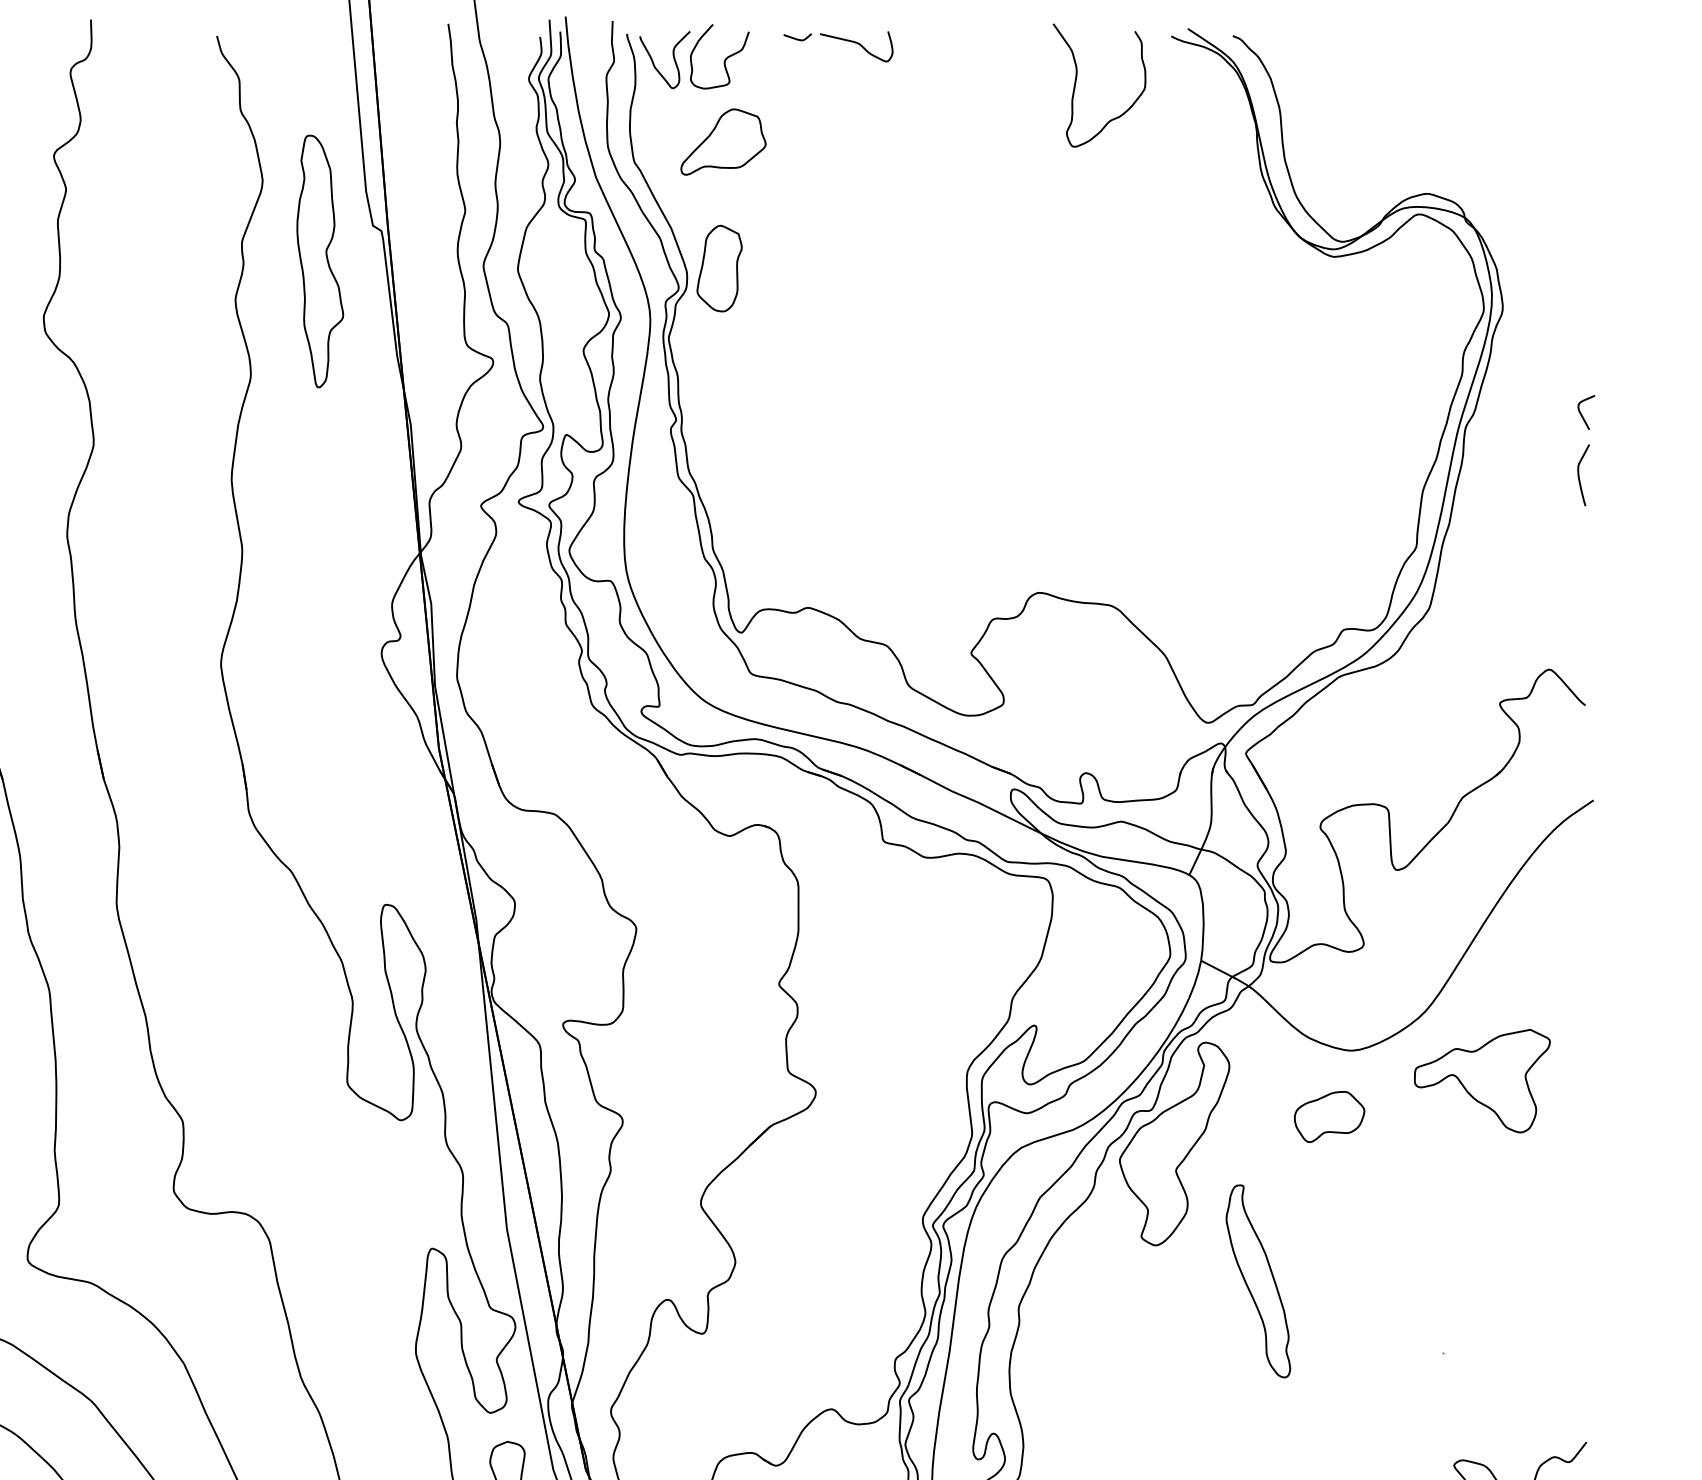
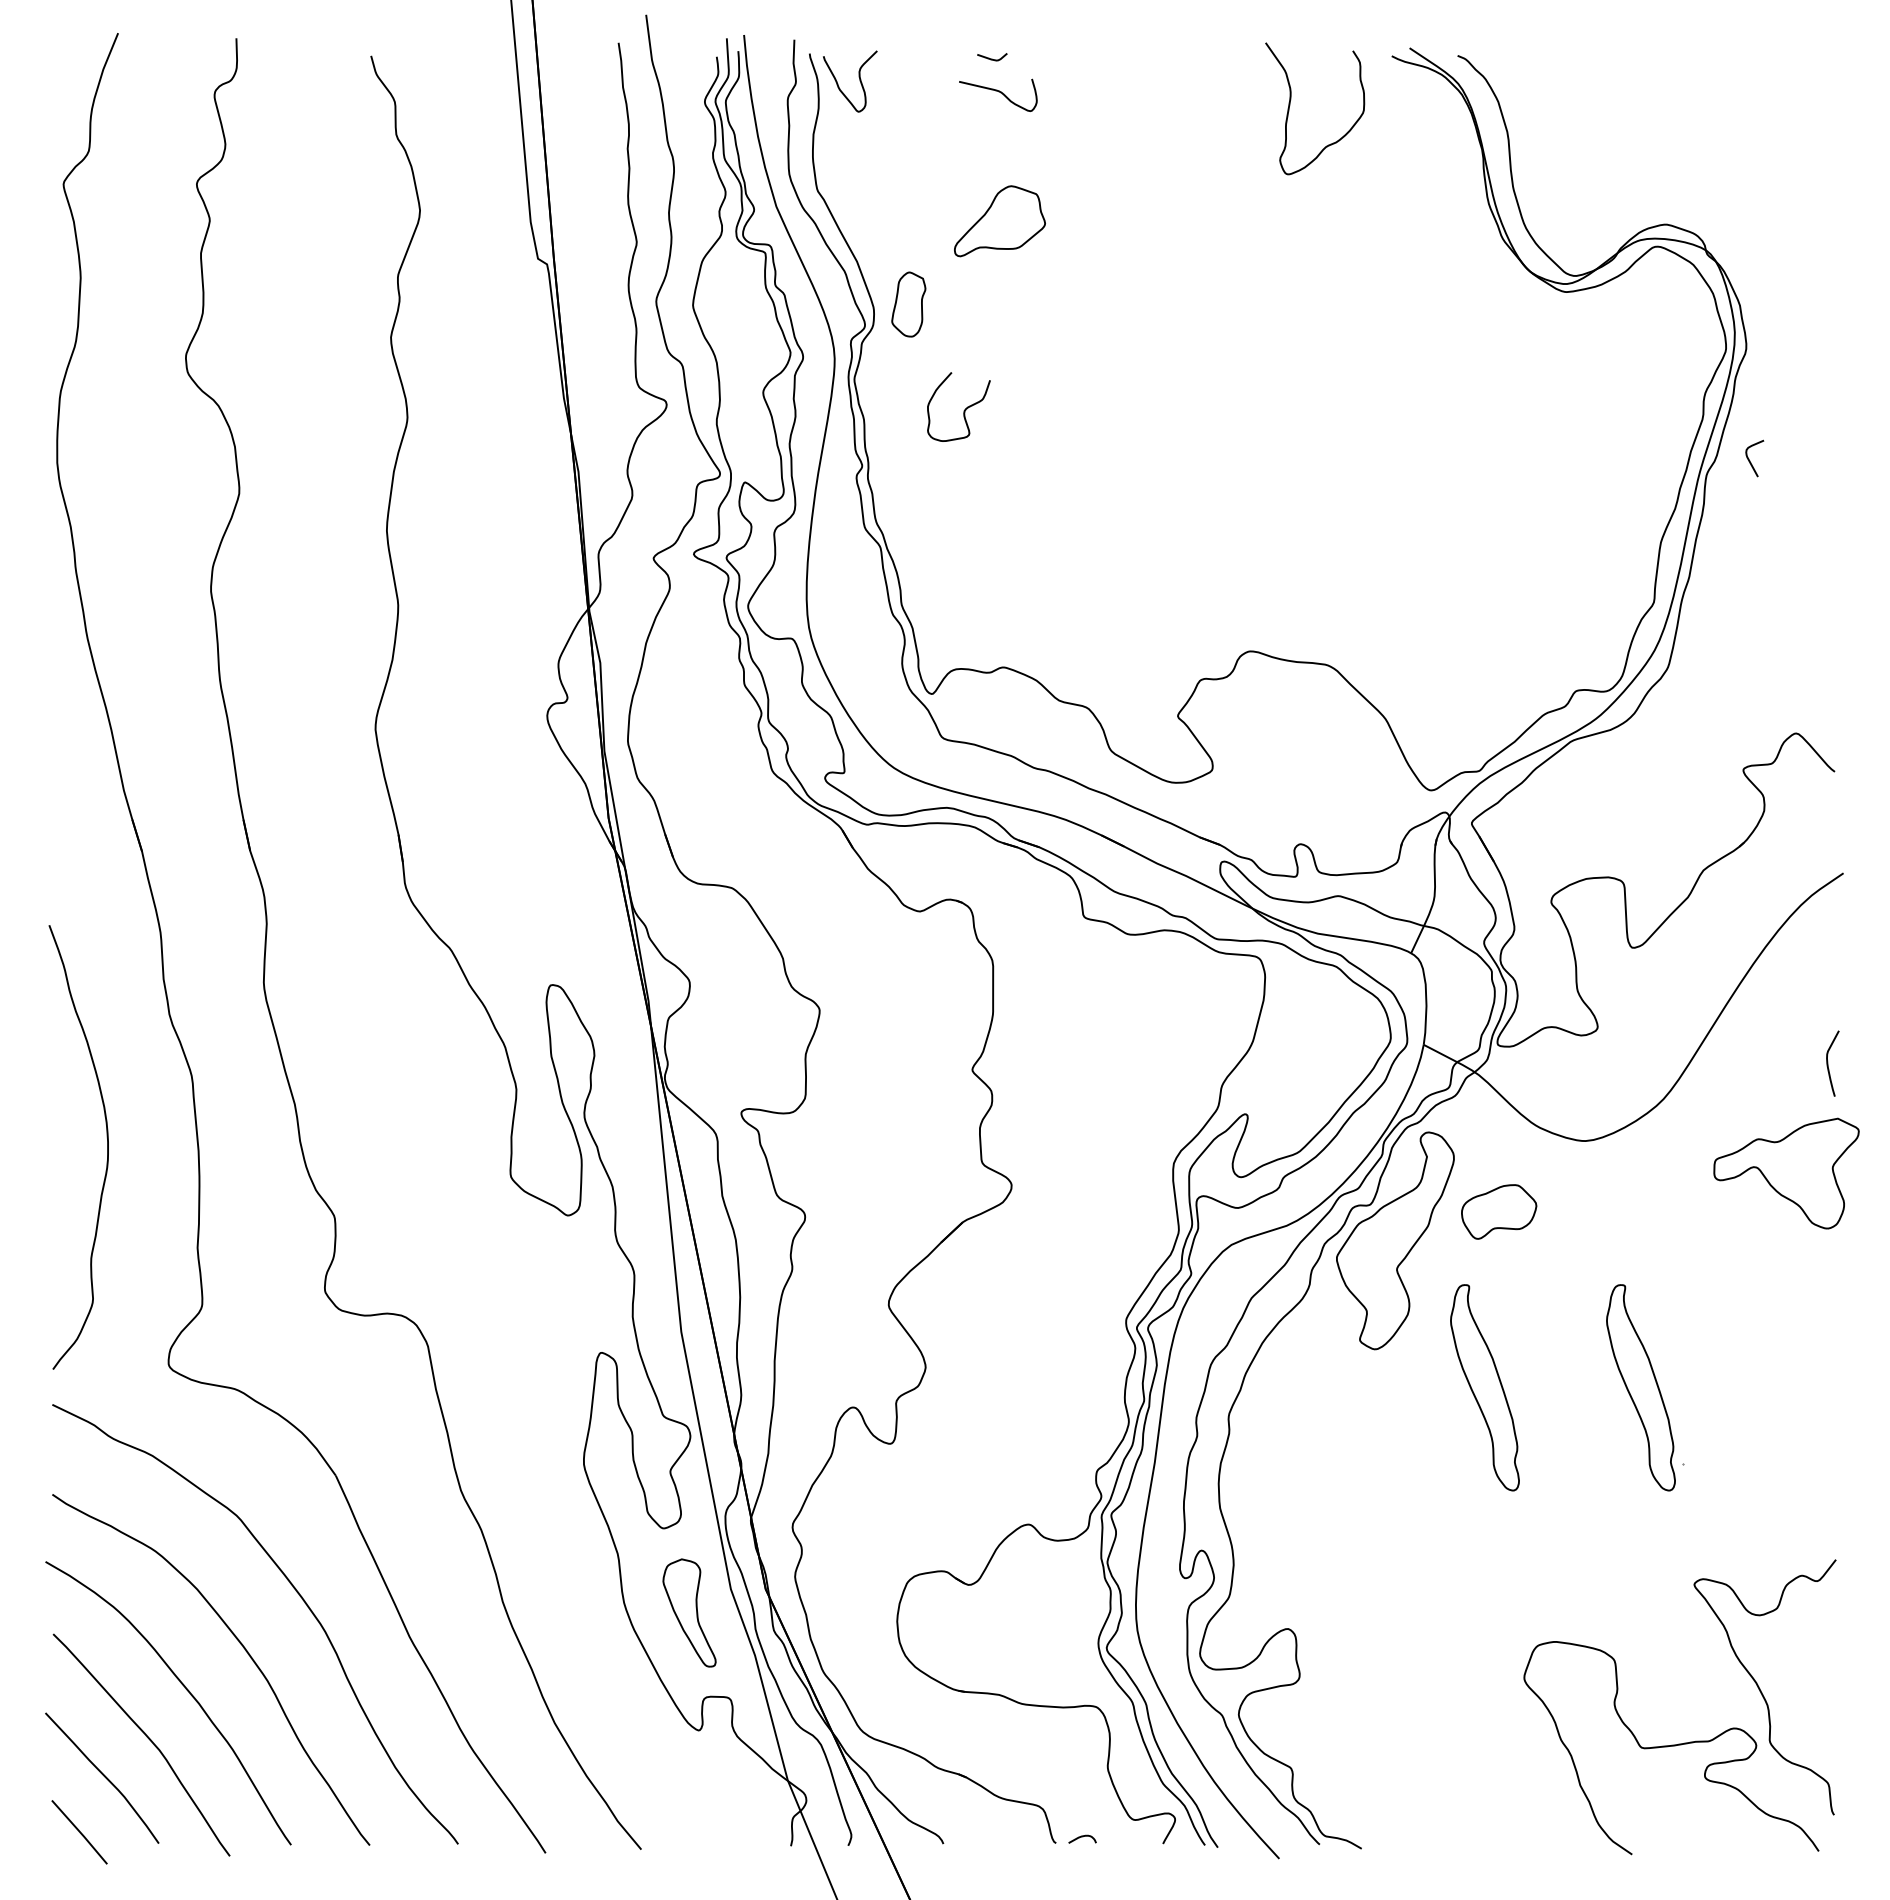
curve: (856, 44) -> (998, 92), moved
curve: (724, 60) -> (963, 410), moved
part: (723, 142) -> (999, 221), moved
part: (320, 261) -> (481, 296), removed
part: (719, 268) -> (908, 304), size x0.7
curve: (1582, 414) -> (1750, 460), moved
curve: (1579, 475) -> (1828, 1063), moved
part: (1482, 1081) -> (1786, 1173), moved
part: (1329, 1116) -> (1499, 1211), moved
part: (1403, 1281) -> (1640, 1387), added

